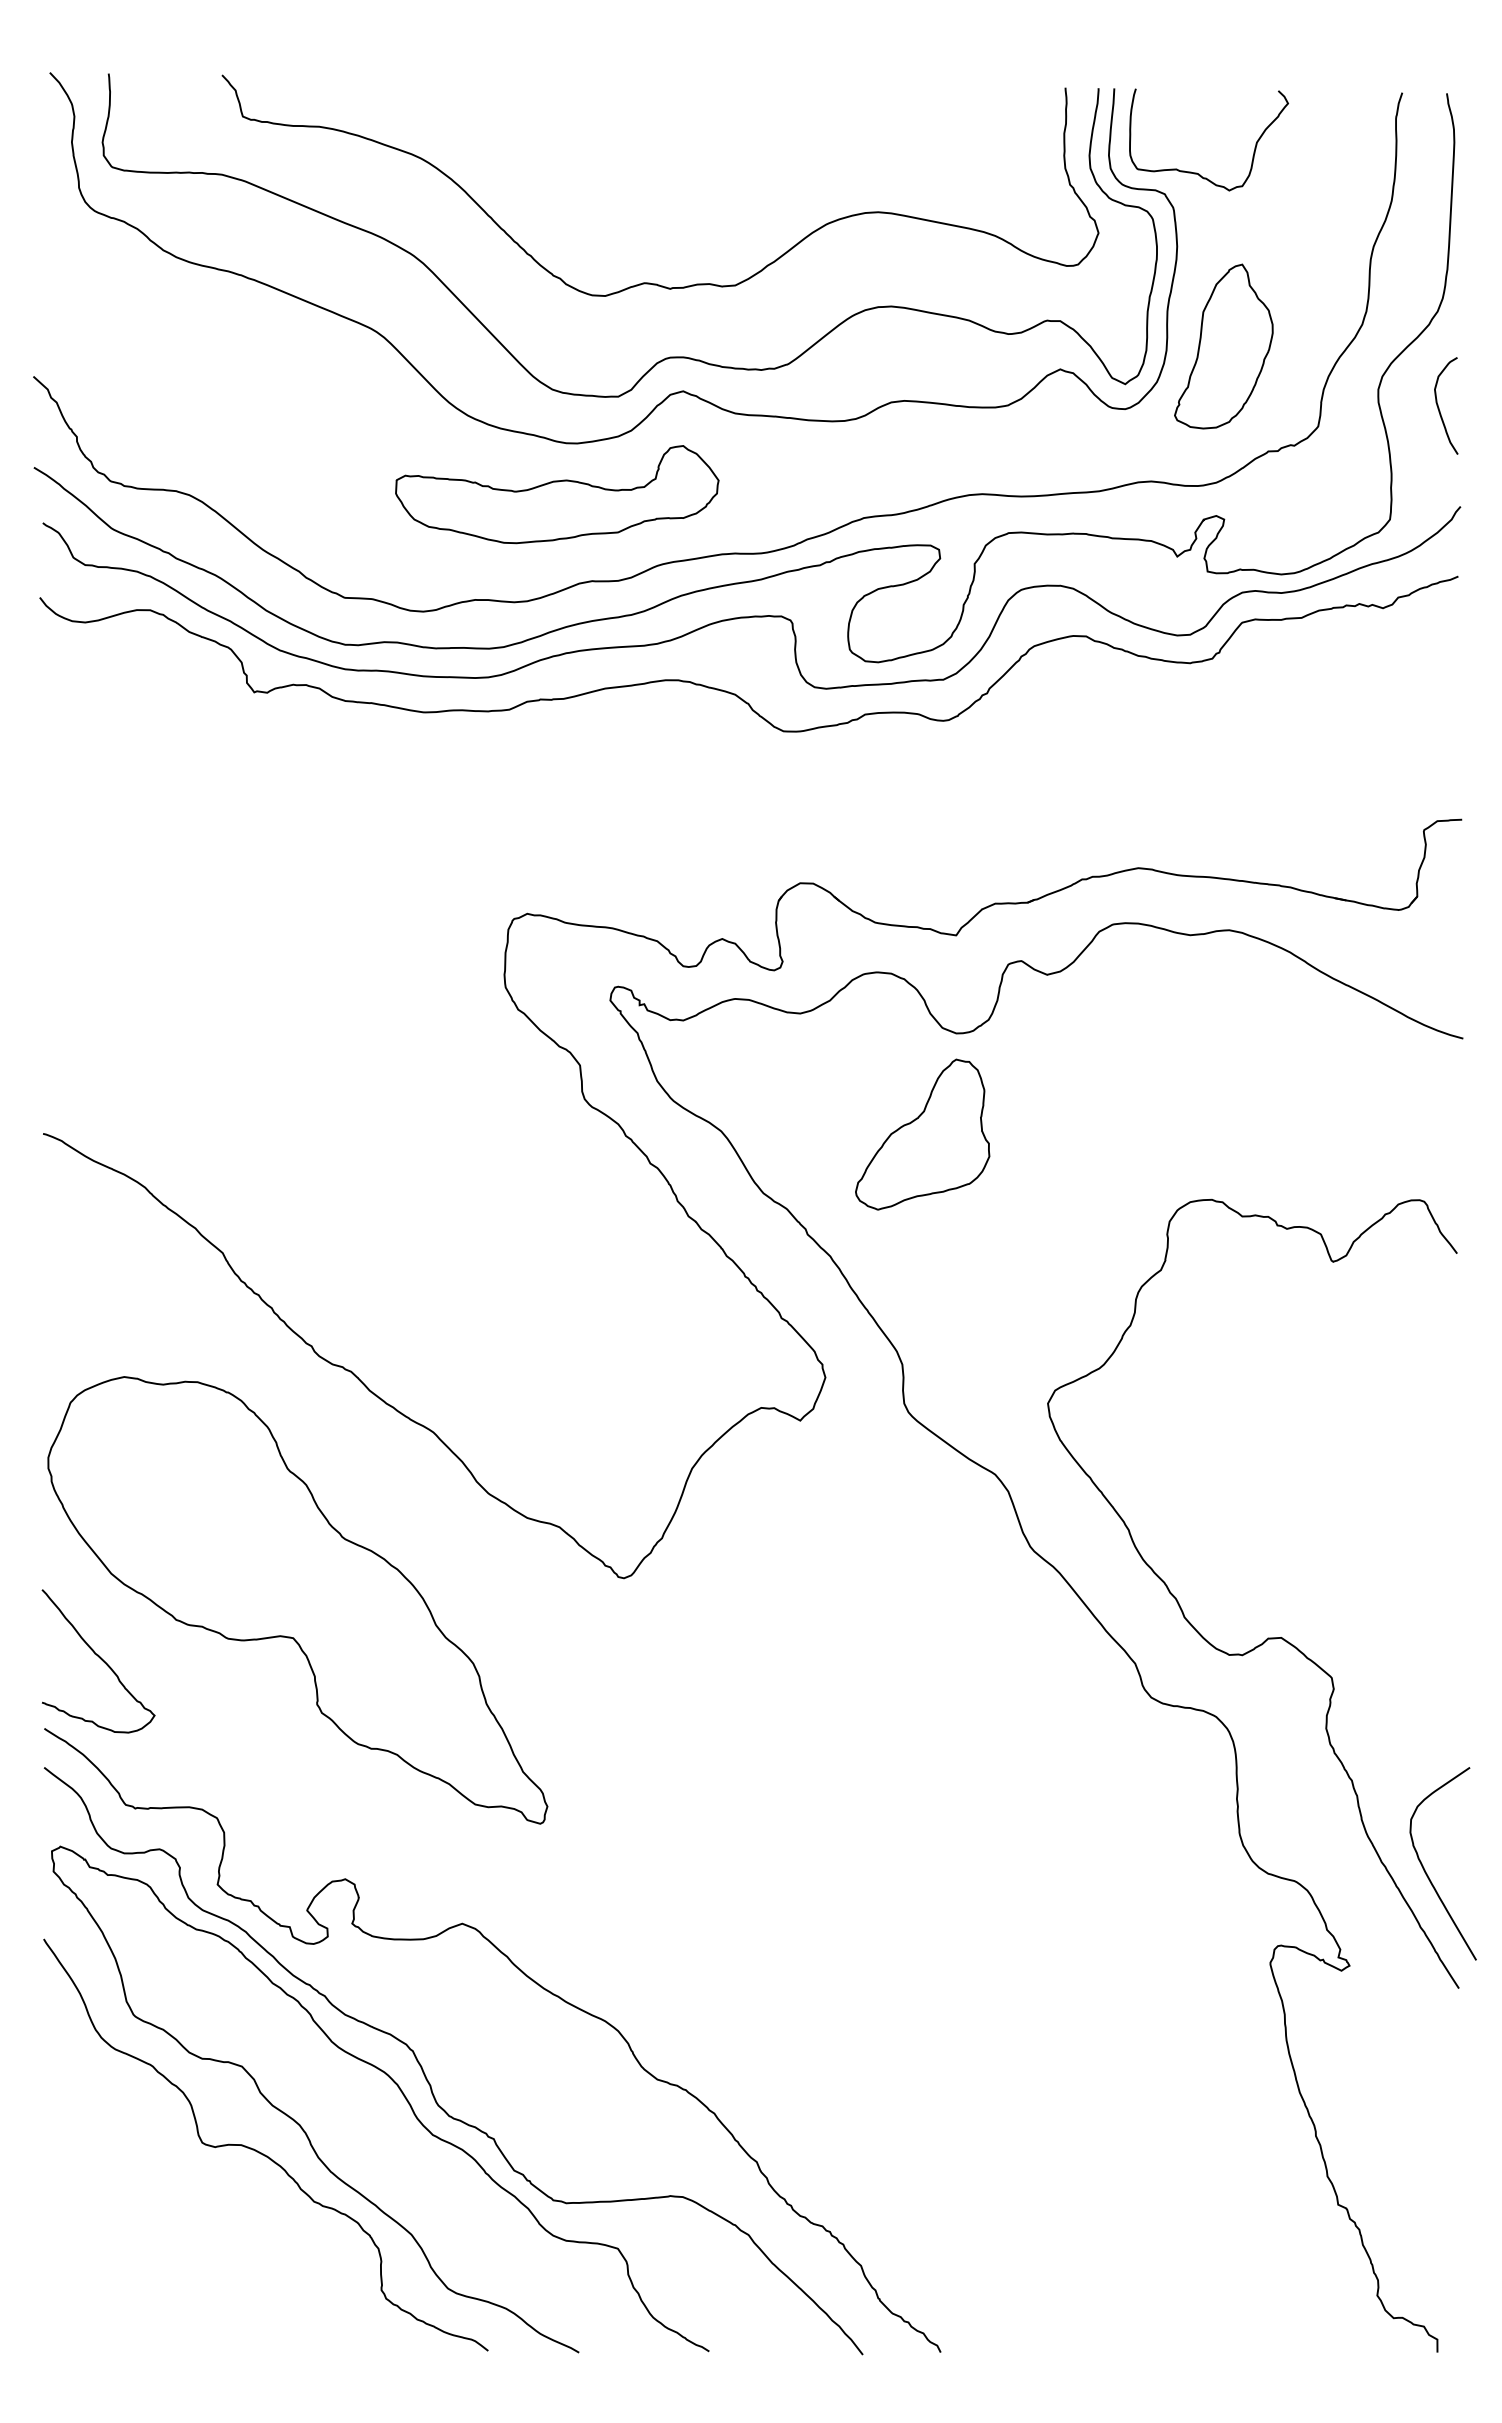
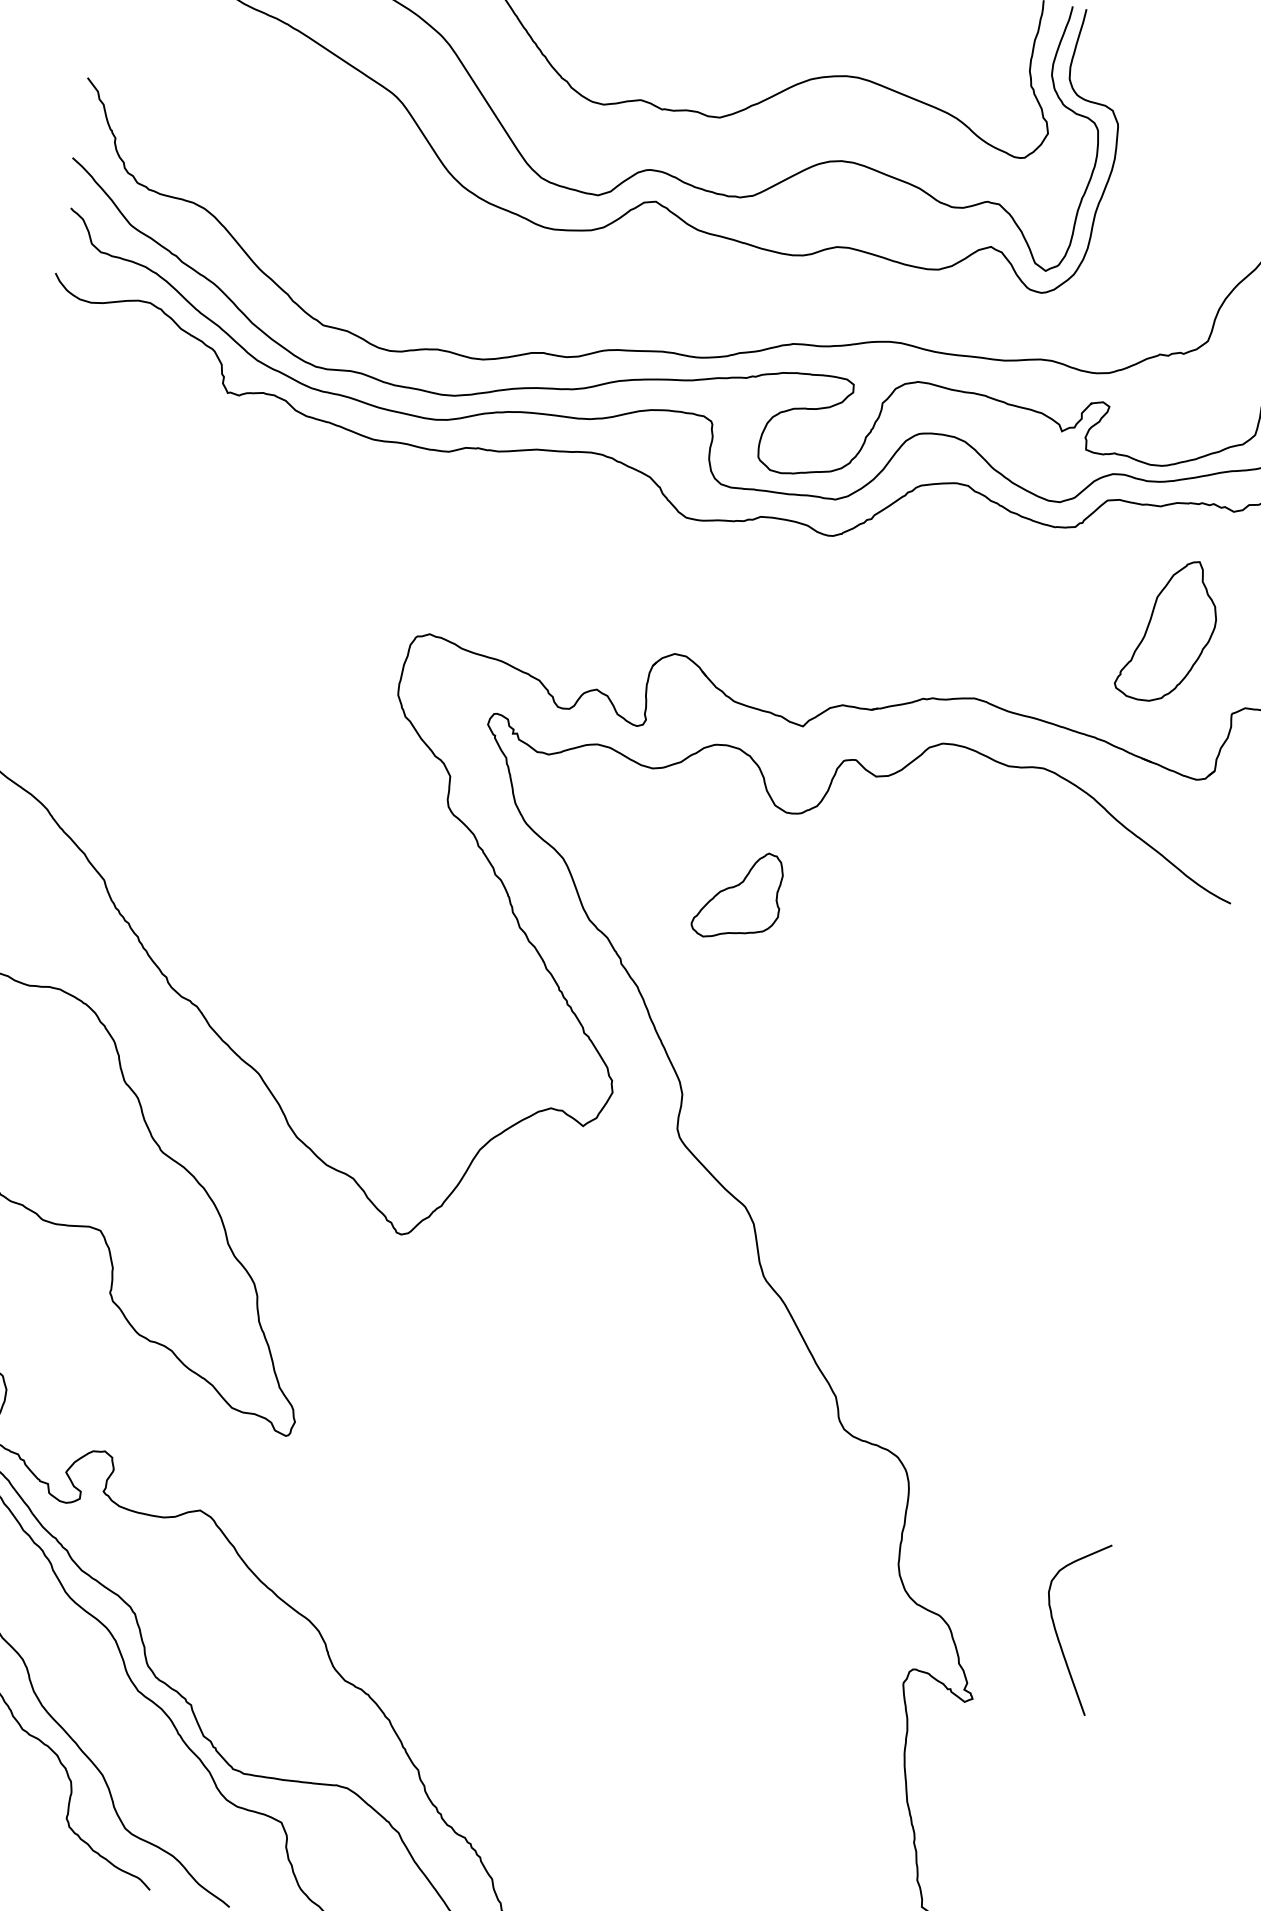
curve: (1196, 172) -> (1144, 97), removed
part: (1223, 346) -> (1169, 630), moved
part: (557, 494) -> (527, 270), removed
part: (922, 1134) -> (739, 895), size x0.7
curve: (1268, 1637) -> (957, 1396), removed

